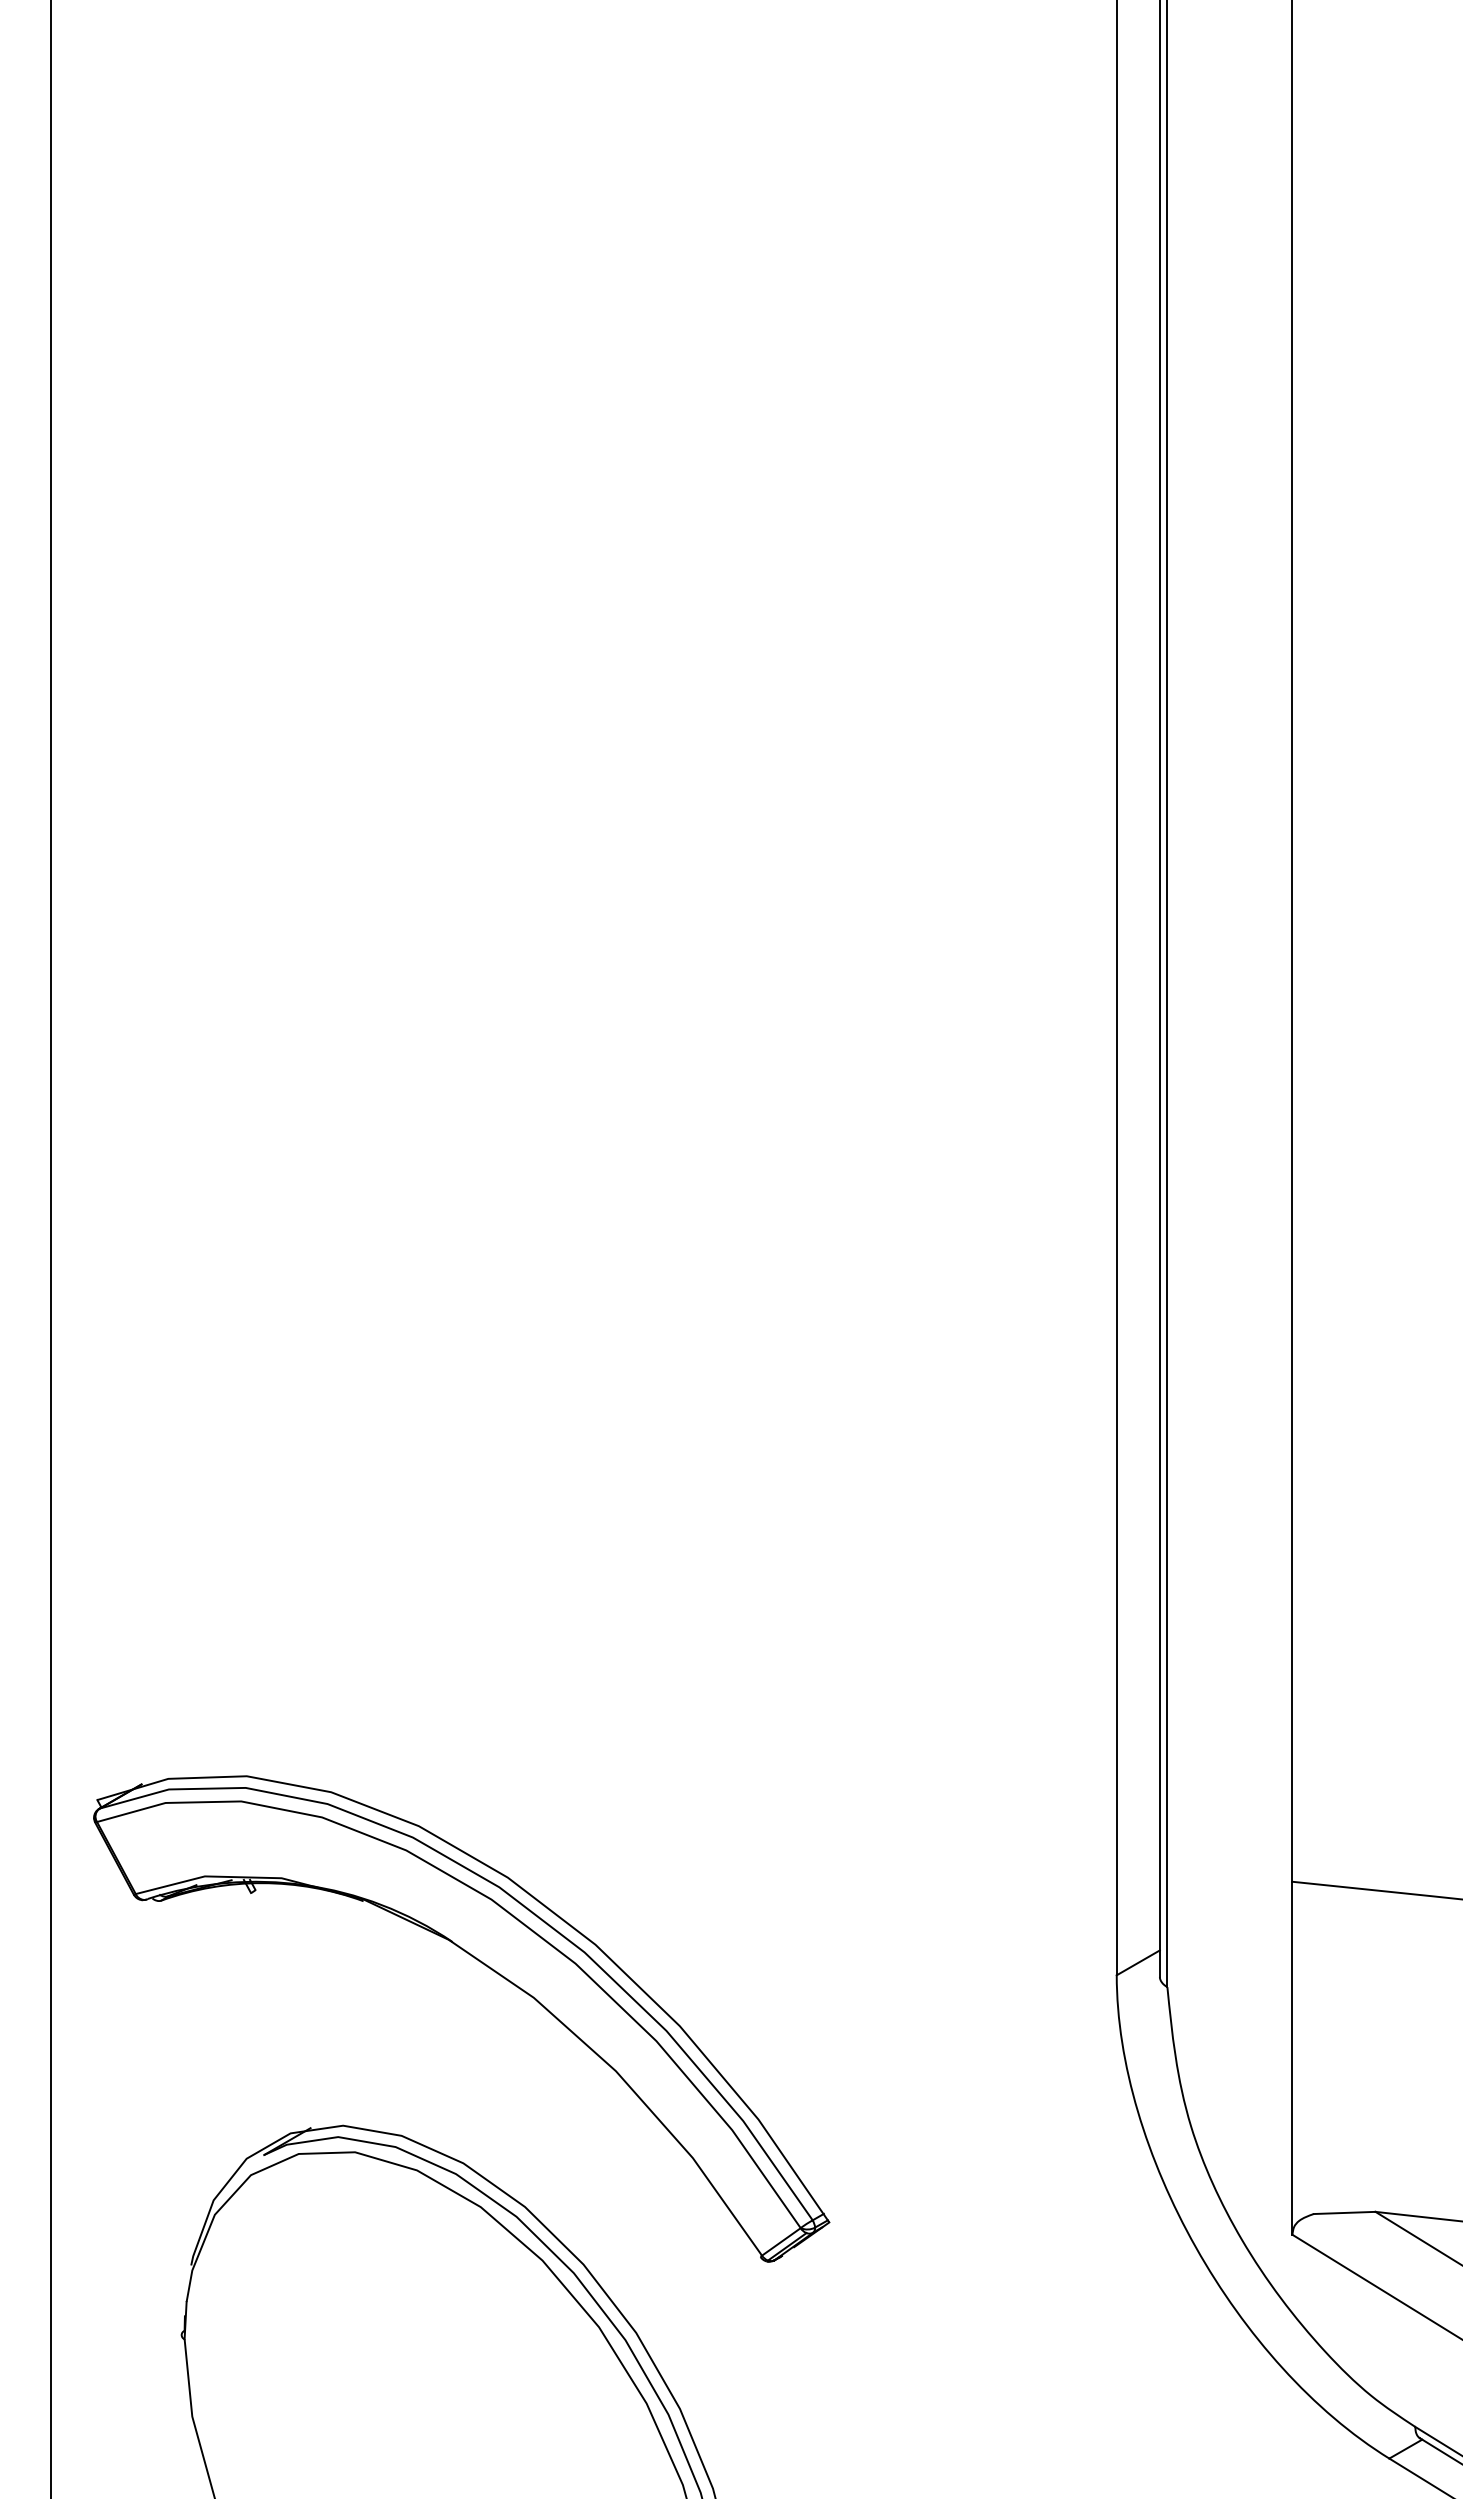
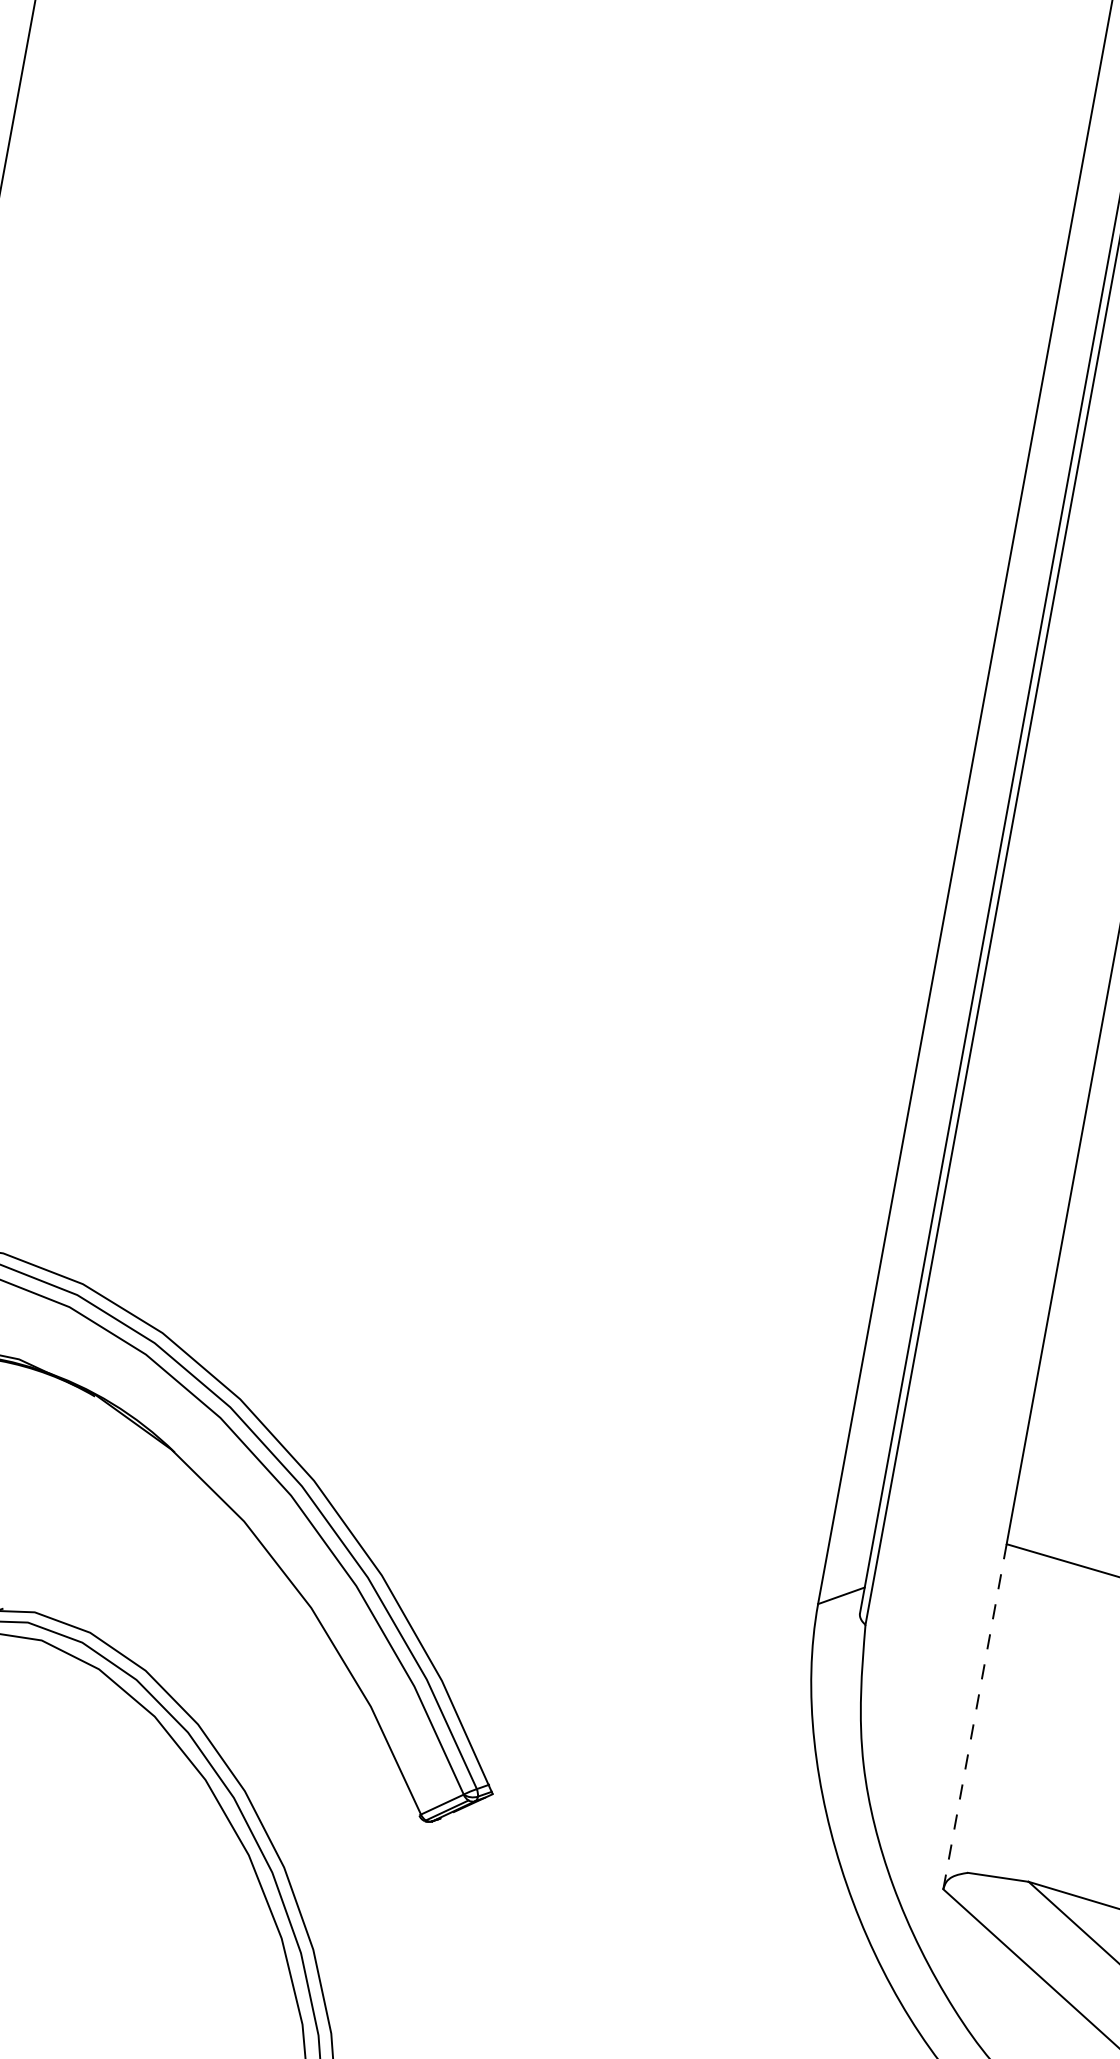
line: (1292, 2058) -> (975, 1716), solid -> dashed

